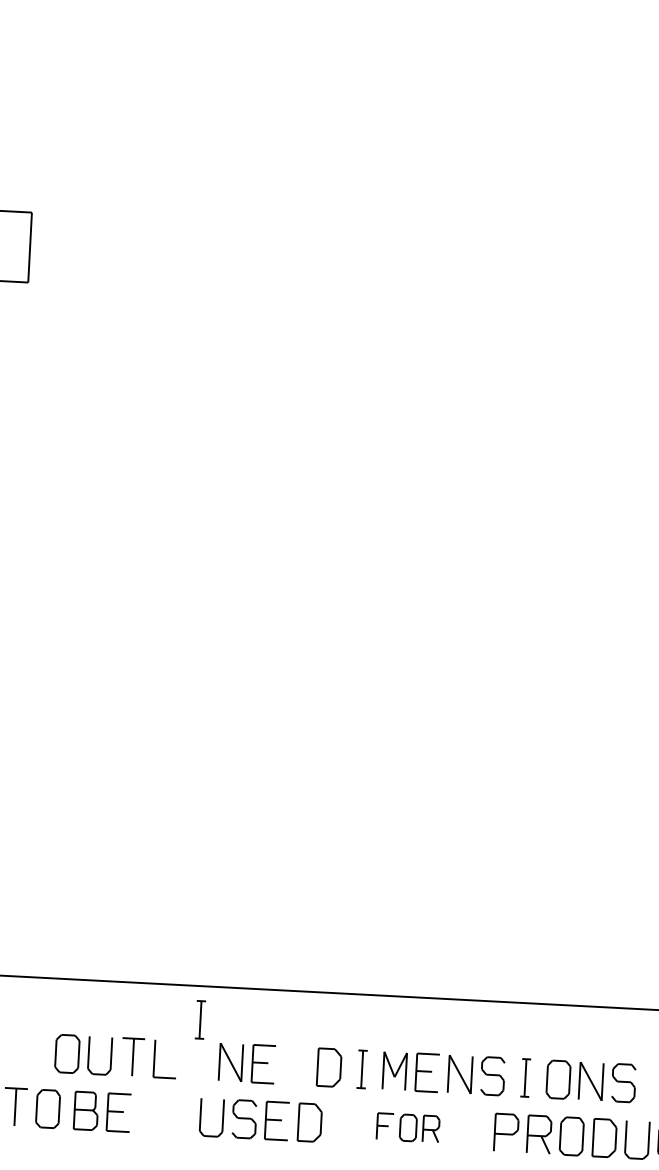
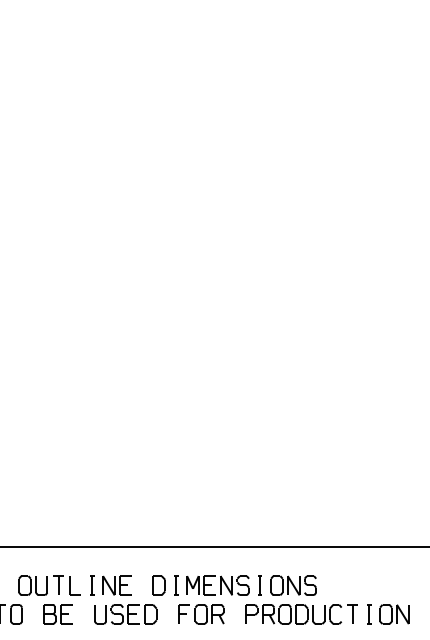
part: (201, 1019) -> (92, 585), moved
part: (100, 1111) -> (57, 614), moved
part: (408, 1128) -> (201, 614), size x1.43

